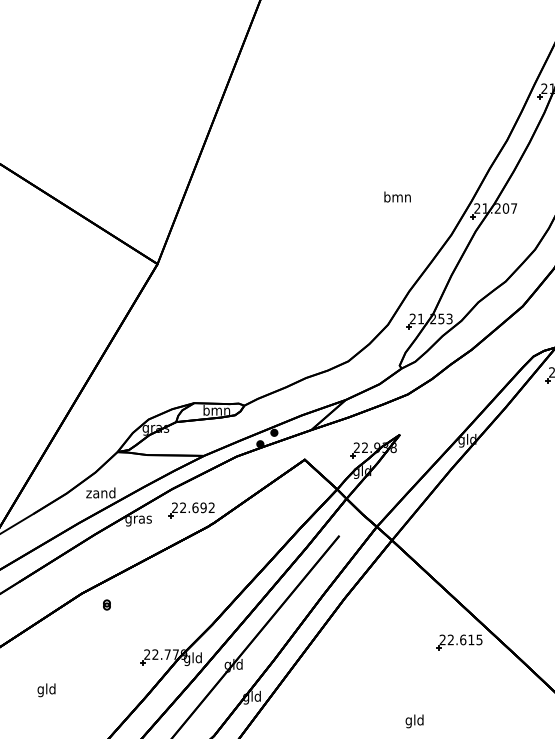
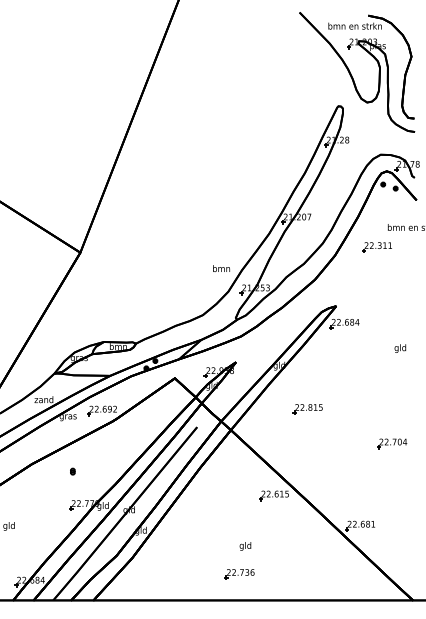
text: (397, 196) -> (221, 268), moved
part: (511, 508) -> (307, 409), added
part: (106, 604) -> (72, 471), moved

